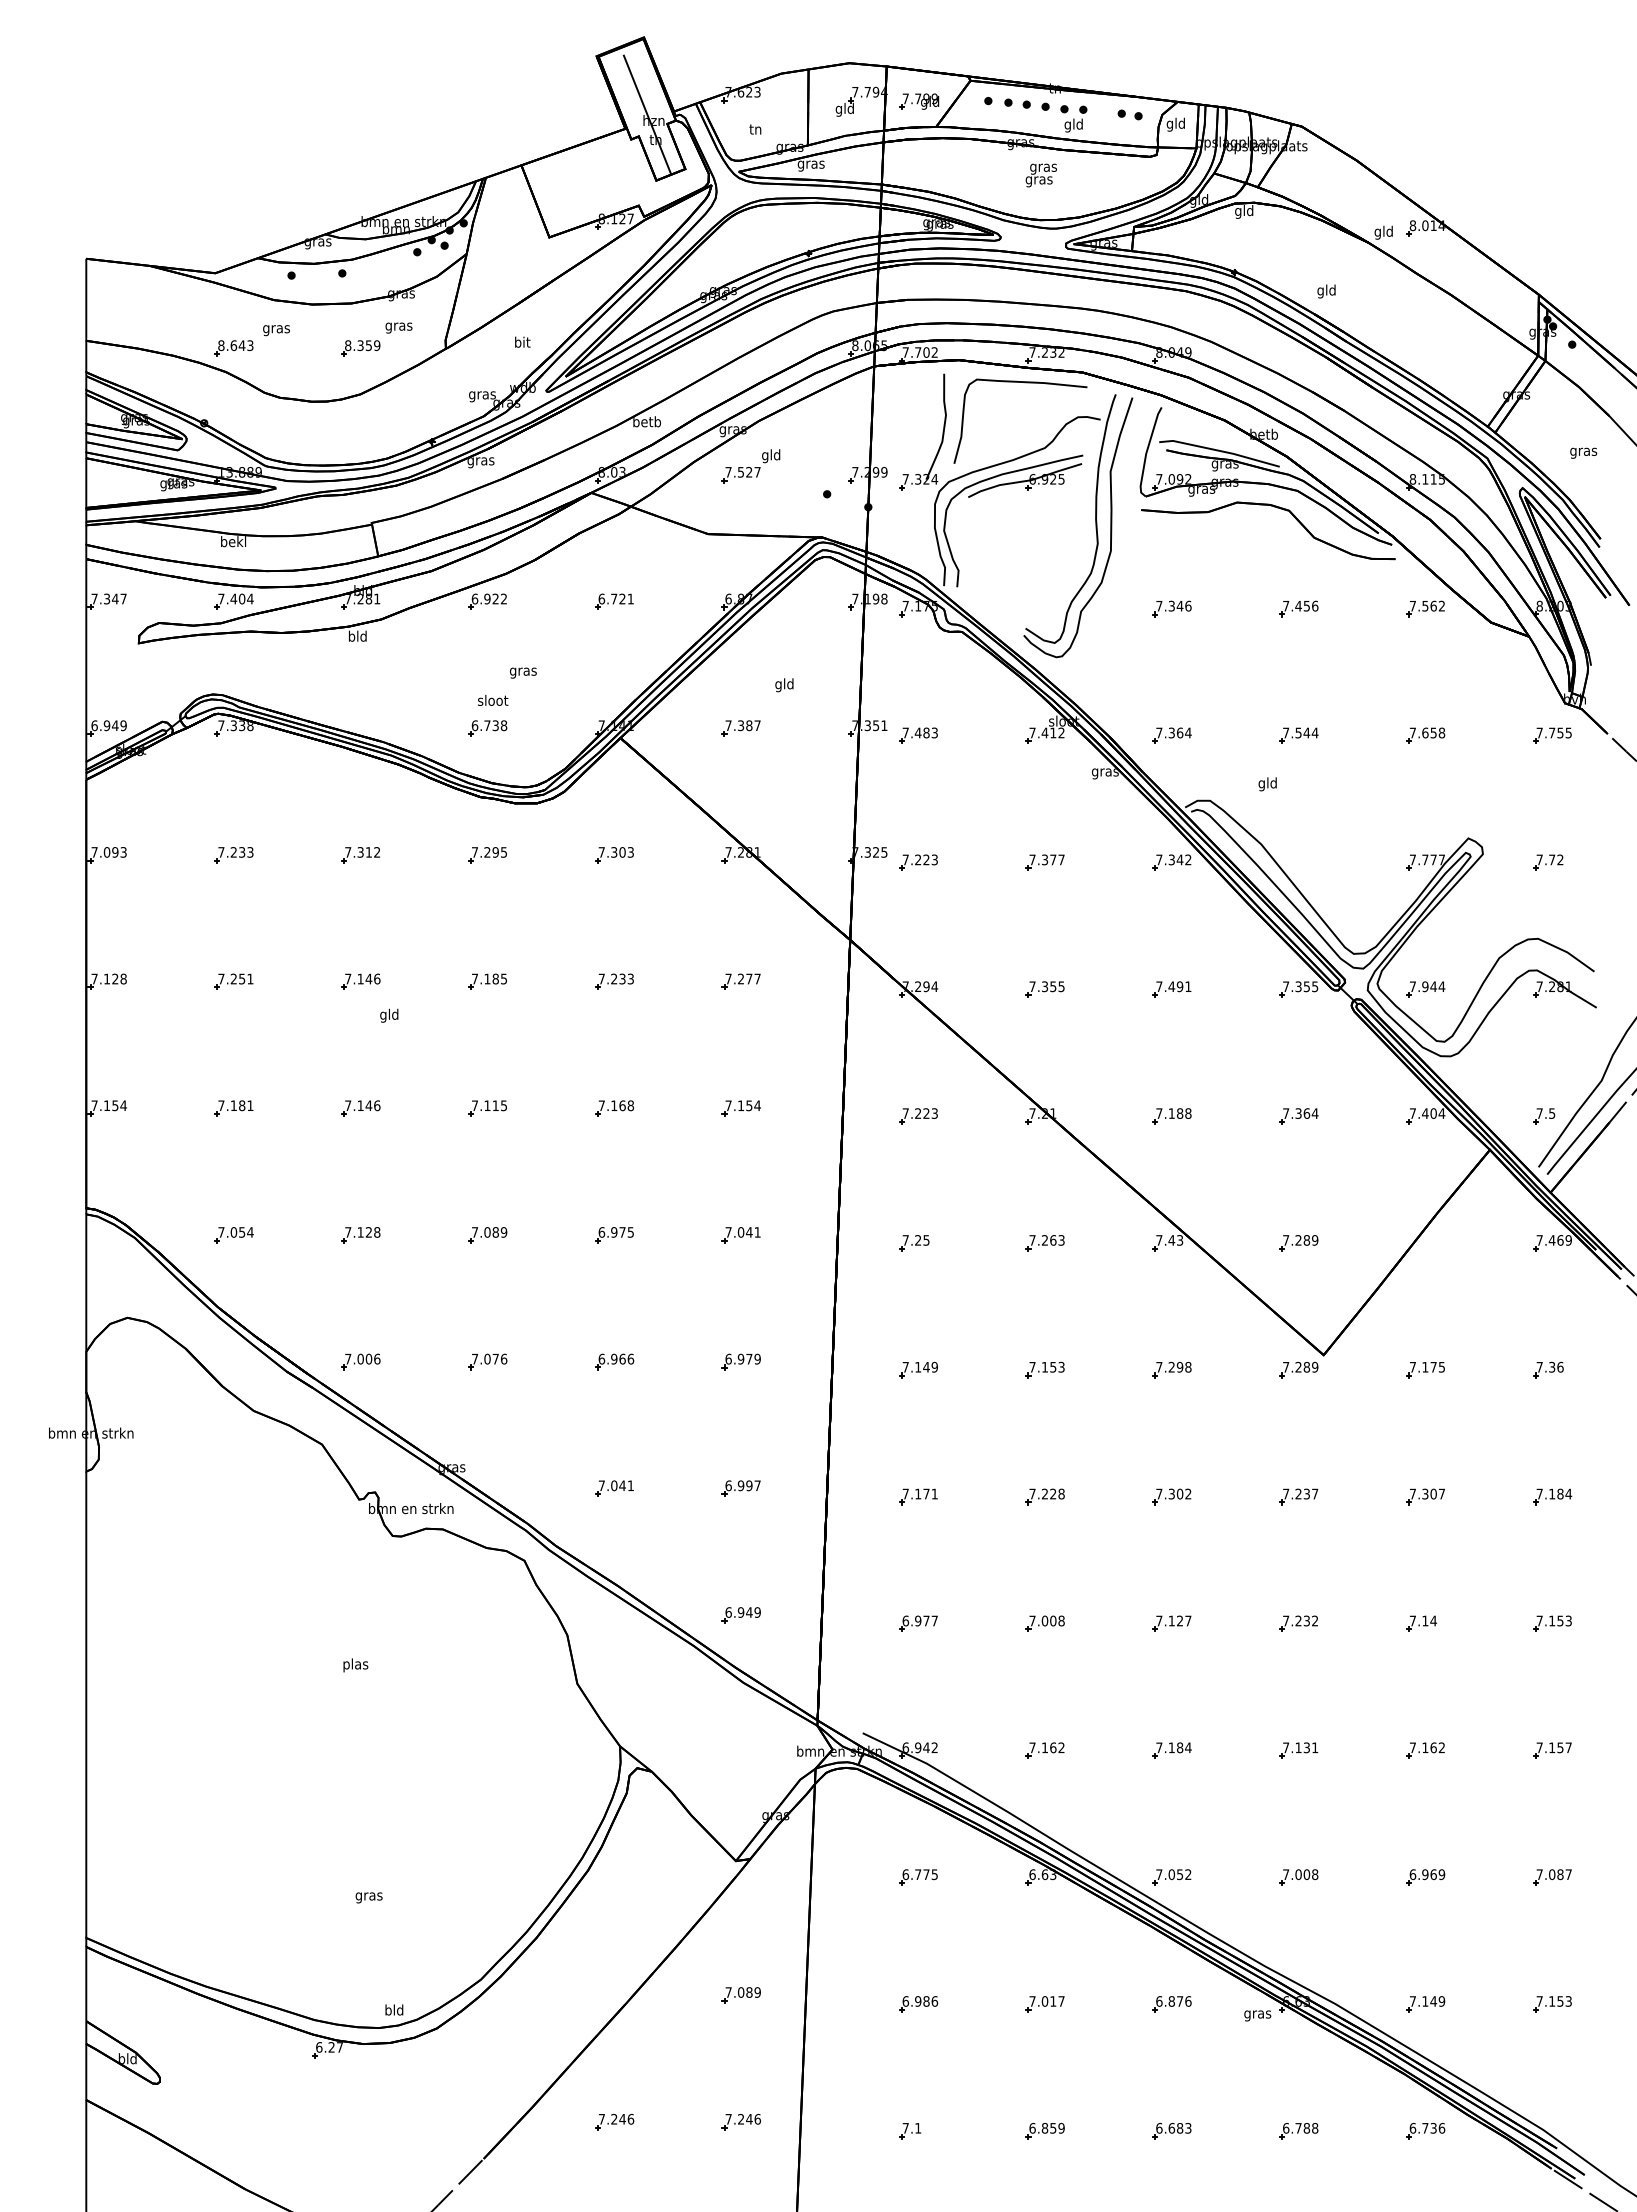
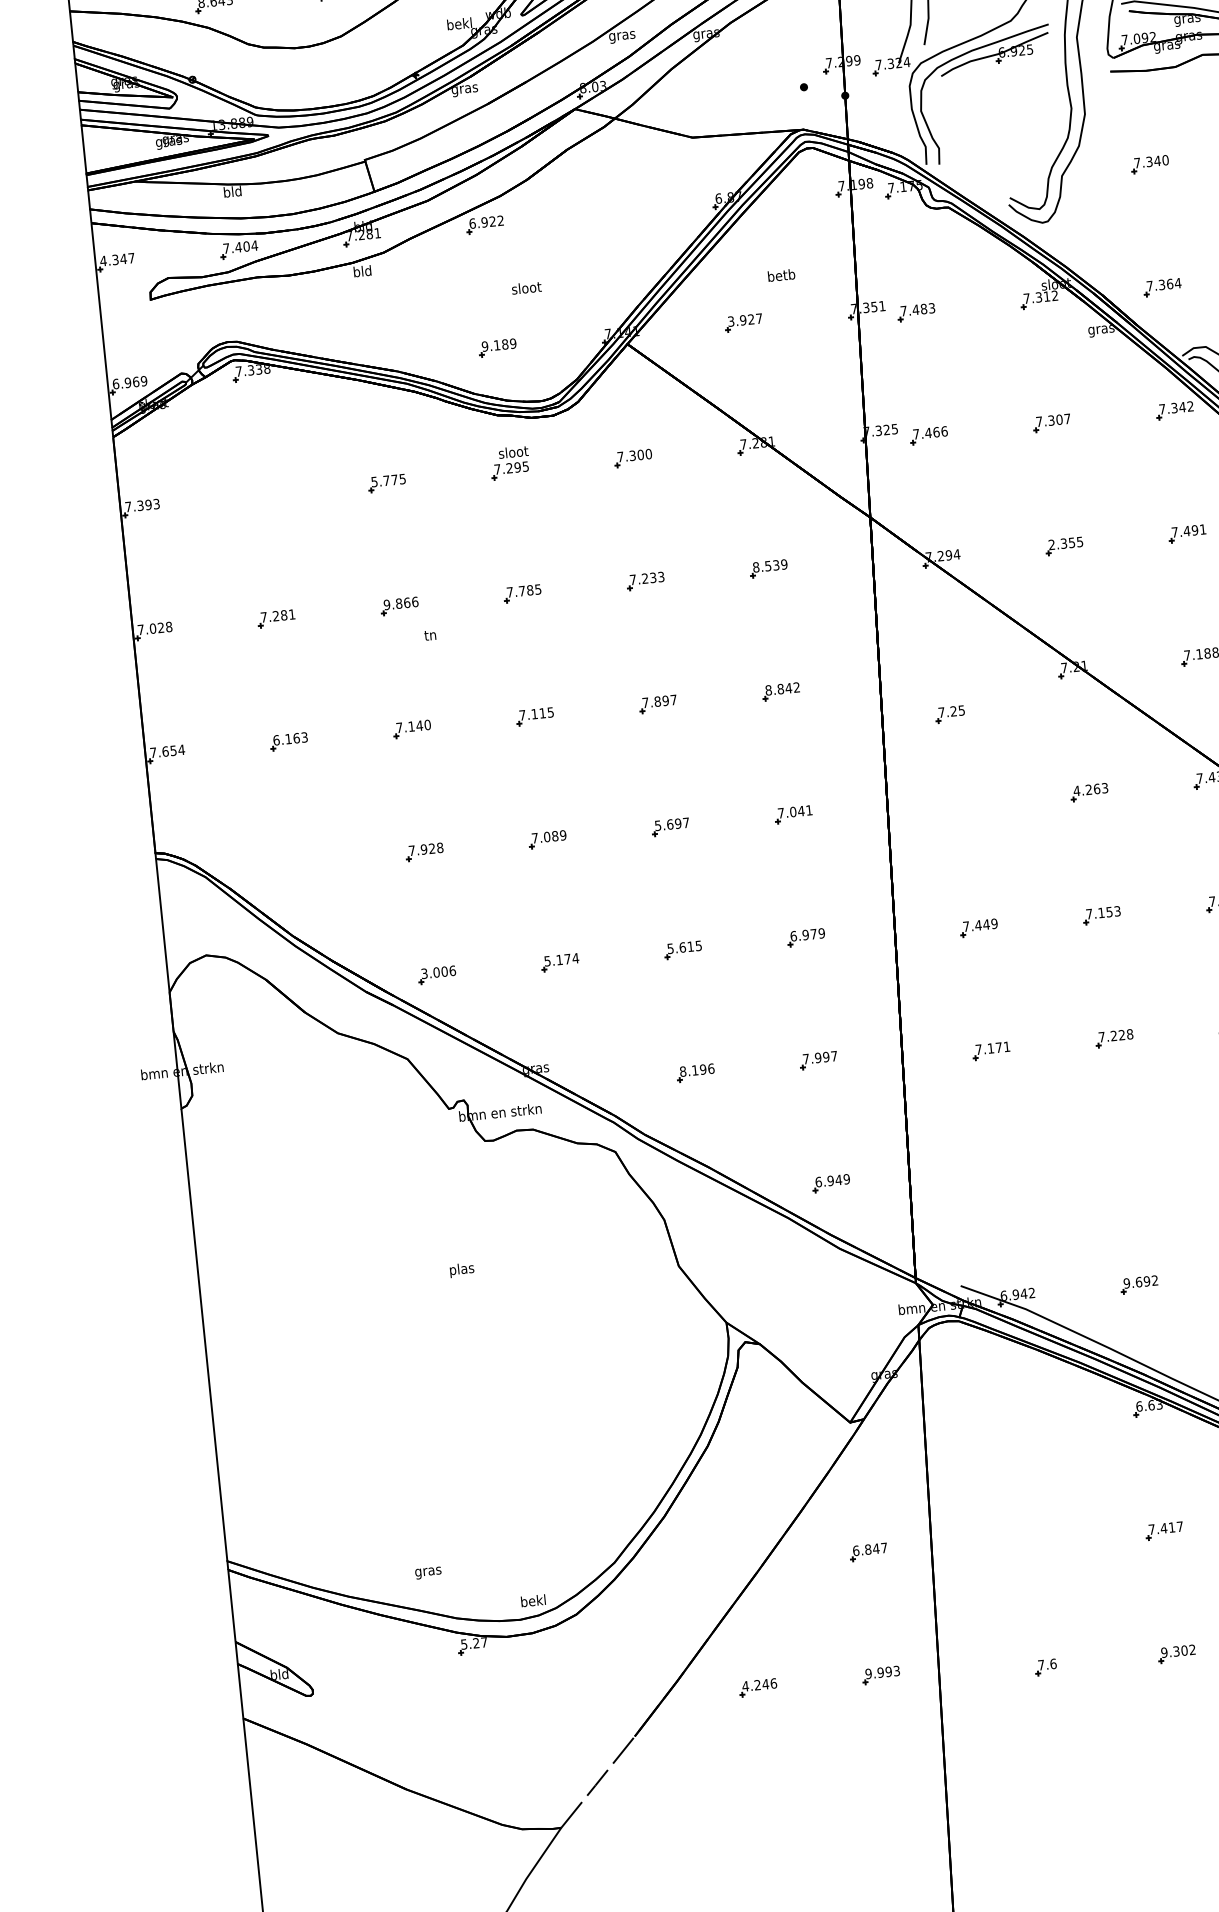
text: (482, 395) -> (459, 25), gras -> bekl
text: (647, 423) -> (622, 36), betb -> gras
part: (750, 466) -> (726, 67), removed
text: (233, 541) -> (232, 191), bekl -> bld
text: (94, 598) -> (103, 260), 7.347 -> 4.347
part: (614, 601) -> (608, 212), removed
text: (1188, 605) -> (1165, 159), 7.346 -> 7.340
text: (523, 671) -> (526, 289), gras -> sloot
text: (784, 685) -> (781, 277), gld -> betb
text: (493, 700) -> (513, 452), moved
text: (114, 725) -> (135, 381), 6.949 -> 6.969
text: (489, 725) -> (499, 344), 6.738 -> 9.189
text: (738, 725) -> (740, 320), 7.387 -> 3.927
text: (1044, 732) -> (1038, 296), 7.412 -> 7.312
text: (106, 852) -> (139, 505), 7.093 -> 7.393
text: (362, 852) -> (388, 480), 7.312 -> 5.775
text: (630, 852) -> (648, 454), 7.303 -> 7.300
part: (233, 855) -> (263, 496), removed
text: (926, 859) -> (936, 431), 7.223 -> 7.466
text: (1053, 859) -> (1059, 419), 7.377 -> 7.307
text: (106, 978) -> (152, 628), 7.128 -> 7.028
text: (242, 978) -> (284, 614), 7.251 -> 7.281
text: (358, 978) -> (396, 603), 7.146 -> 9.866
text: (487, 978) -> (522, 590), 7.185 -> 7.785
text: (742, 978) -> (769, 565), 7.277 -> 8.539
text: (1032, 986) -> (1051, 544), 7.355 -> 2.355
text: (389, 1015) -> (430, 636), gld -> tn
text: (107, 1105) -> (165, 751), 7.154 -> 7.654
text: (235, 1105) -> (290, 738), 7.181 -> 6.163
text: (377, 1105) -> (427, 724), 7.146 -> 7.140
text: (622, 1105) -> (665, 700), 7.168 -> 7.897
text: (742, 1105) -> (782, 688), 7.154 -> 8.842
part: (918, 1116) -> (953, 682), removed
text: (360, 1232) -> (423, 849), 7.128 -> 7.928
text: (615, 1232) -> (671, 824), 6.975 -> 5.697
part: (233, 1235) -> (300, 865), removed
text: (1032, 1240) -> (1076, 791), 7.263 -> 4.263
part: (914, 1243) -> (950, 714), moved
text: (348, 1358) -> (424, 973), 7.006 -> 3.006
text: (489, 1358) -> (561, 959), 7.076 -> 5.174
text: (616, 1358) -> (684, 946), 6.966 -> 5.615
text: (917, 1367) -> (977, 925), 7.149 -> 7.449
text: (616, 1485) -> (697, 1069), 7.041 -> 8.196
text: (728, 1485) -> (805, 1058), 6.997 -> 7.997
part: (918, 1623) -> (1003, 1174), removed
part: (1044, 1623) -> (1126, 1161), removed
text: (1042, 1747) -> (1136, 1282), 7.162 -> 9.692
part: (918, 1877) -> (1028, 1420), removed
text: (368, 1897) -> (427, 1572), moved
text: (742, 1992) -> (869, 1549), 7.089 -> 6.847
text: (1044, 2001) -> (1163, 1528), 7.017 -> 7.417
part: (918, 2004) -> (1041, 1543), removed
text: (393, 2009) -> (532, 1600), bld -> bekl
text: (319, 2047) -> (464, 1644), 6.27 -> 5.27
text: (742, 2118) -> (881, 1671), 7.246 -> 9.993
text: (601, 2119) -> (745, 1686), 7.246 -> 4.246
text: (1046, 2127) -> (1177, 1650), 6.859 -> 9.302
text: (918, 2128) -> (1053, 1664), 7.1 -> 7.6

